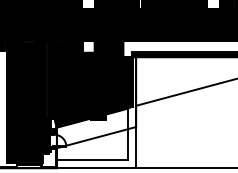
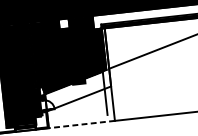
line: (92, 160) -> (77, 118), removed
line: (96, 168) -> (81, 124), solid -> dashed

